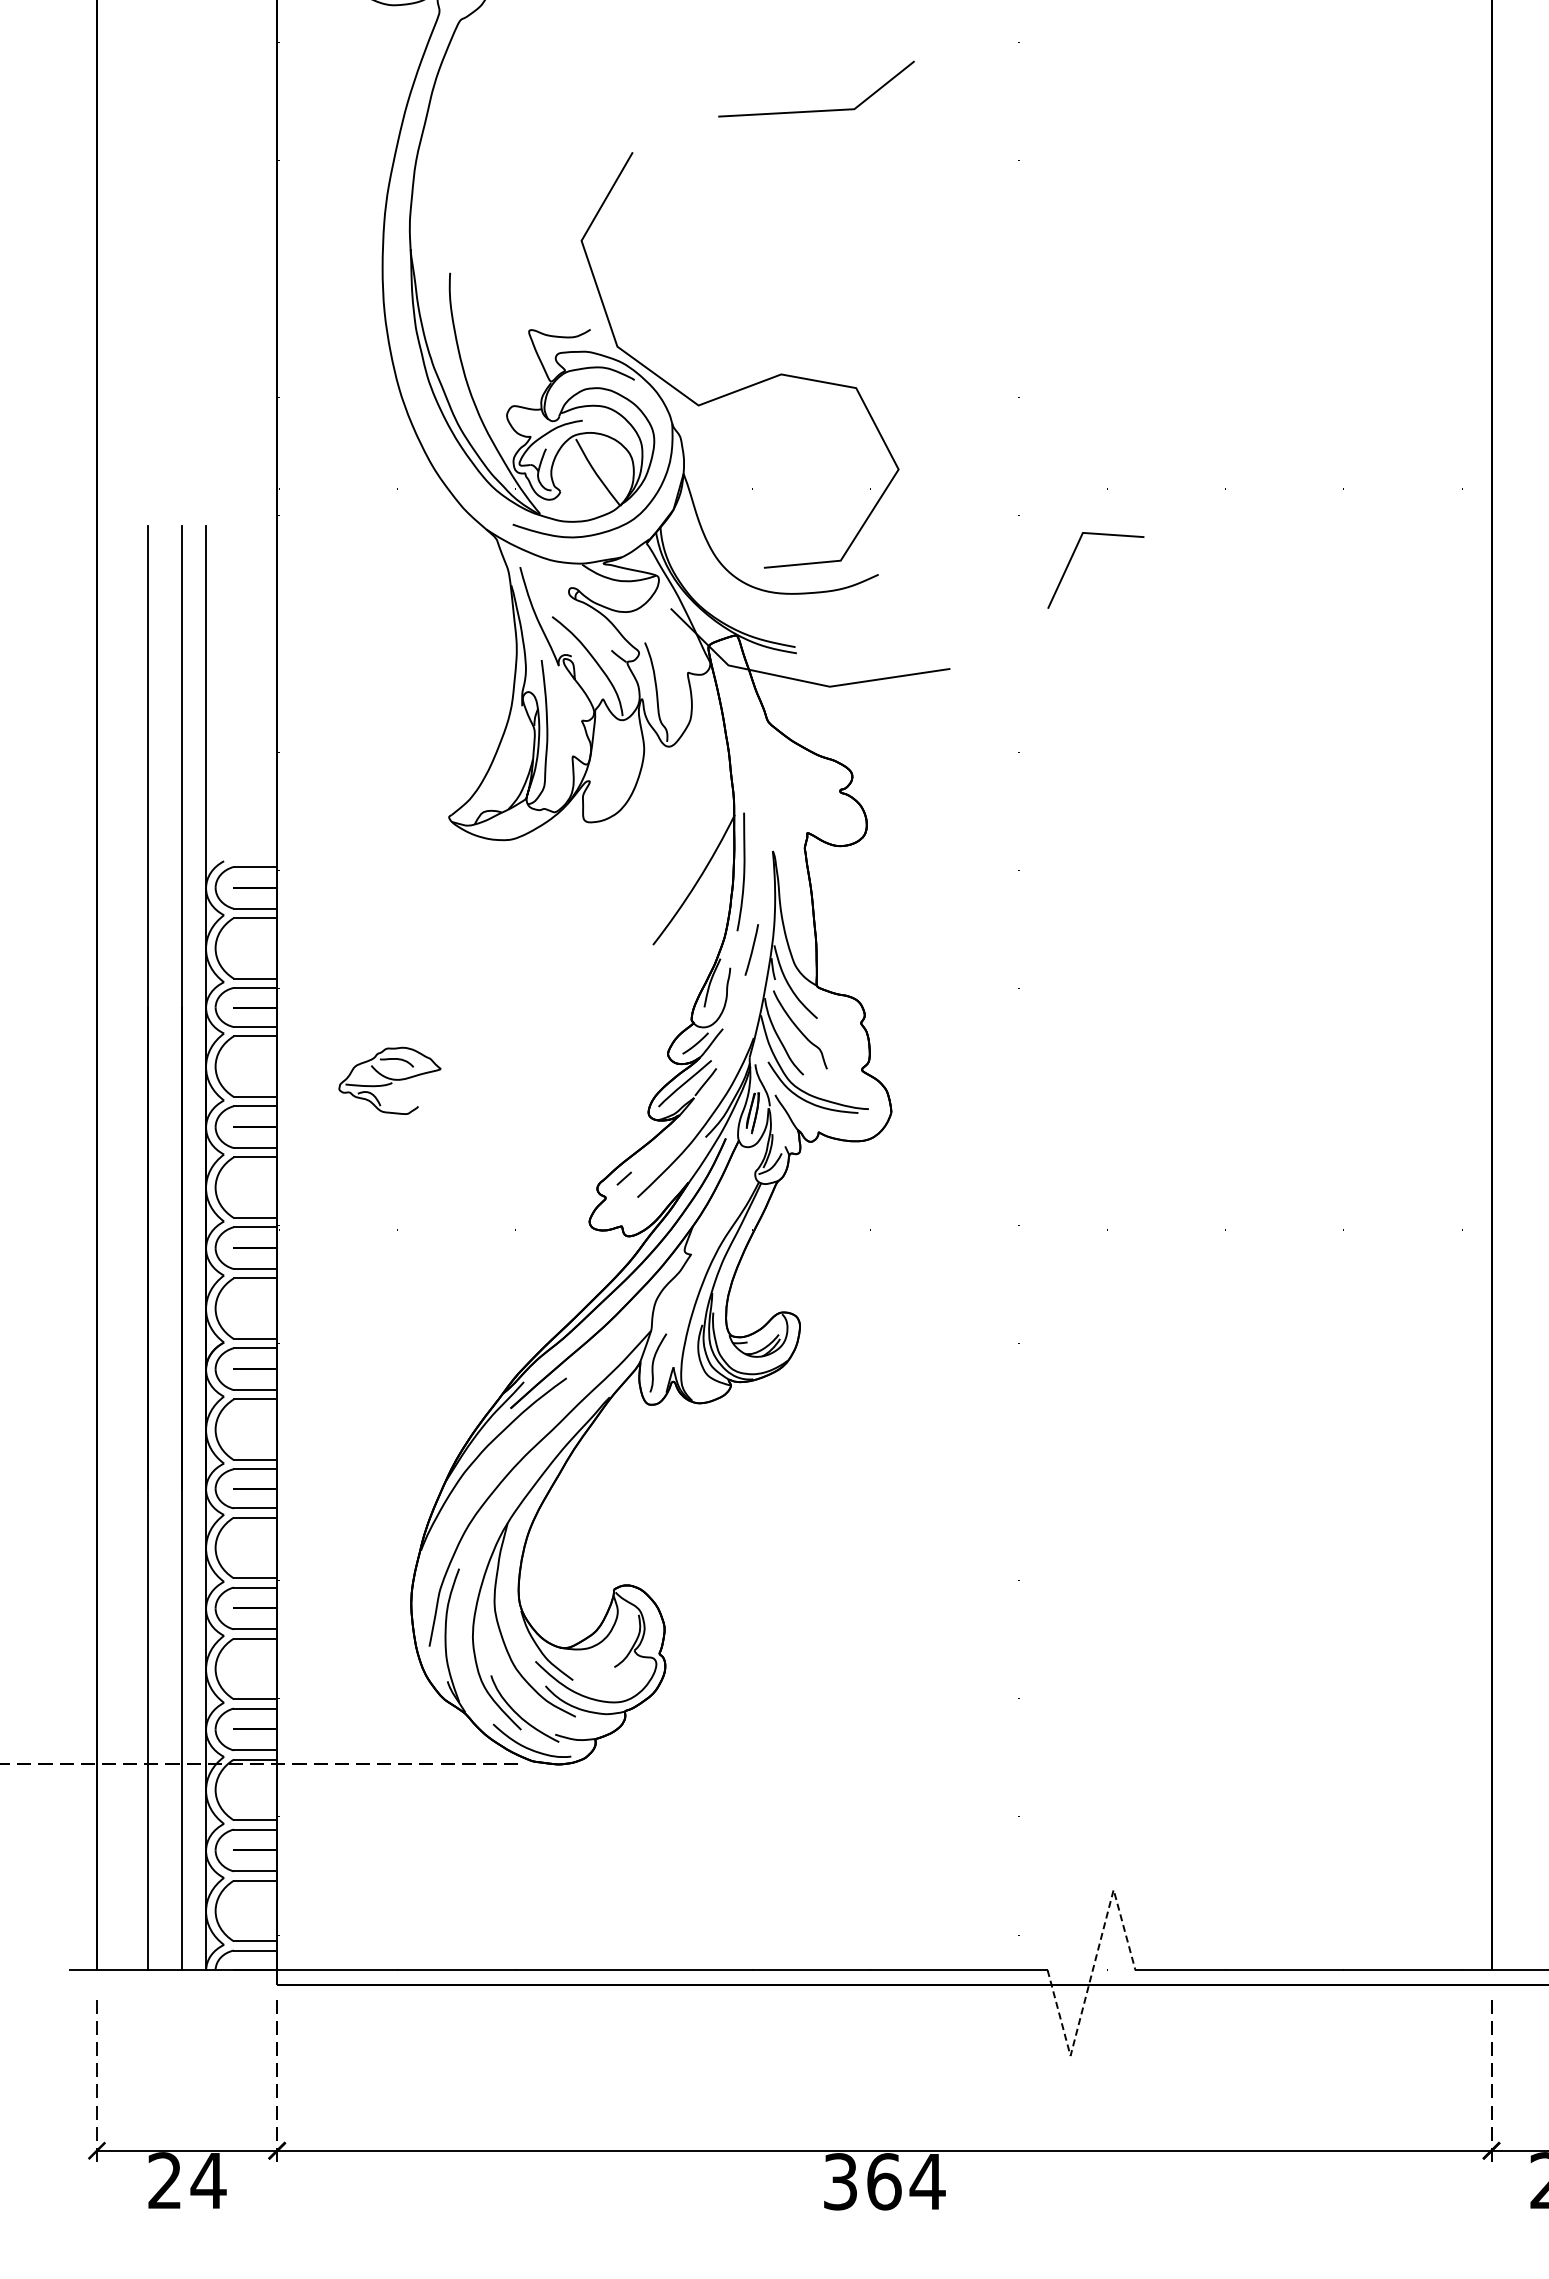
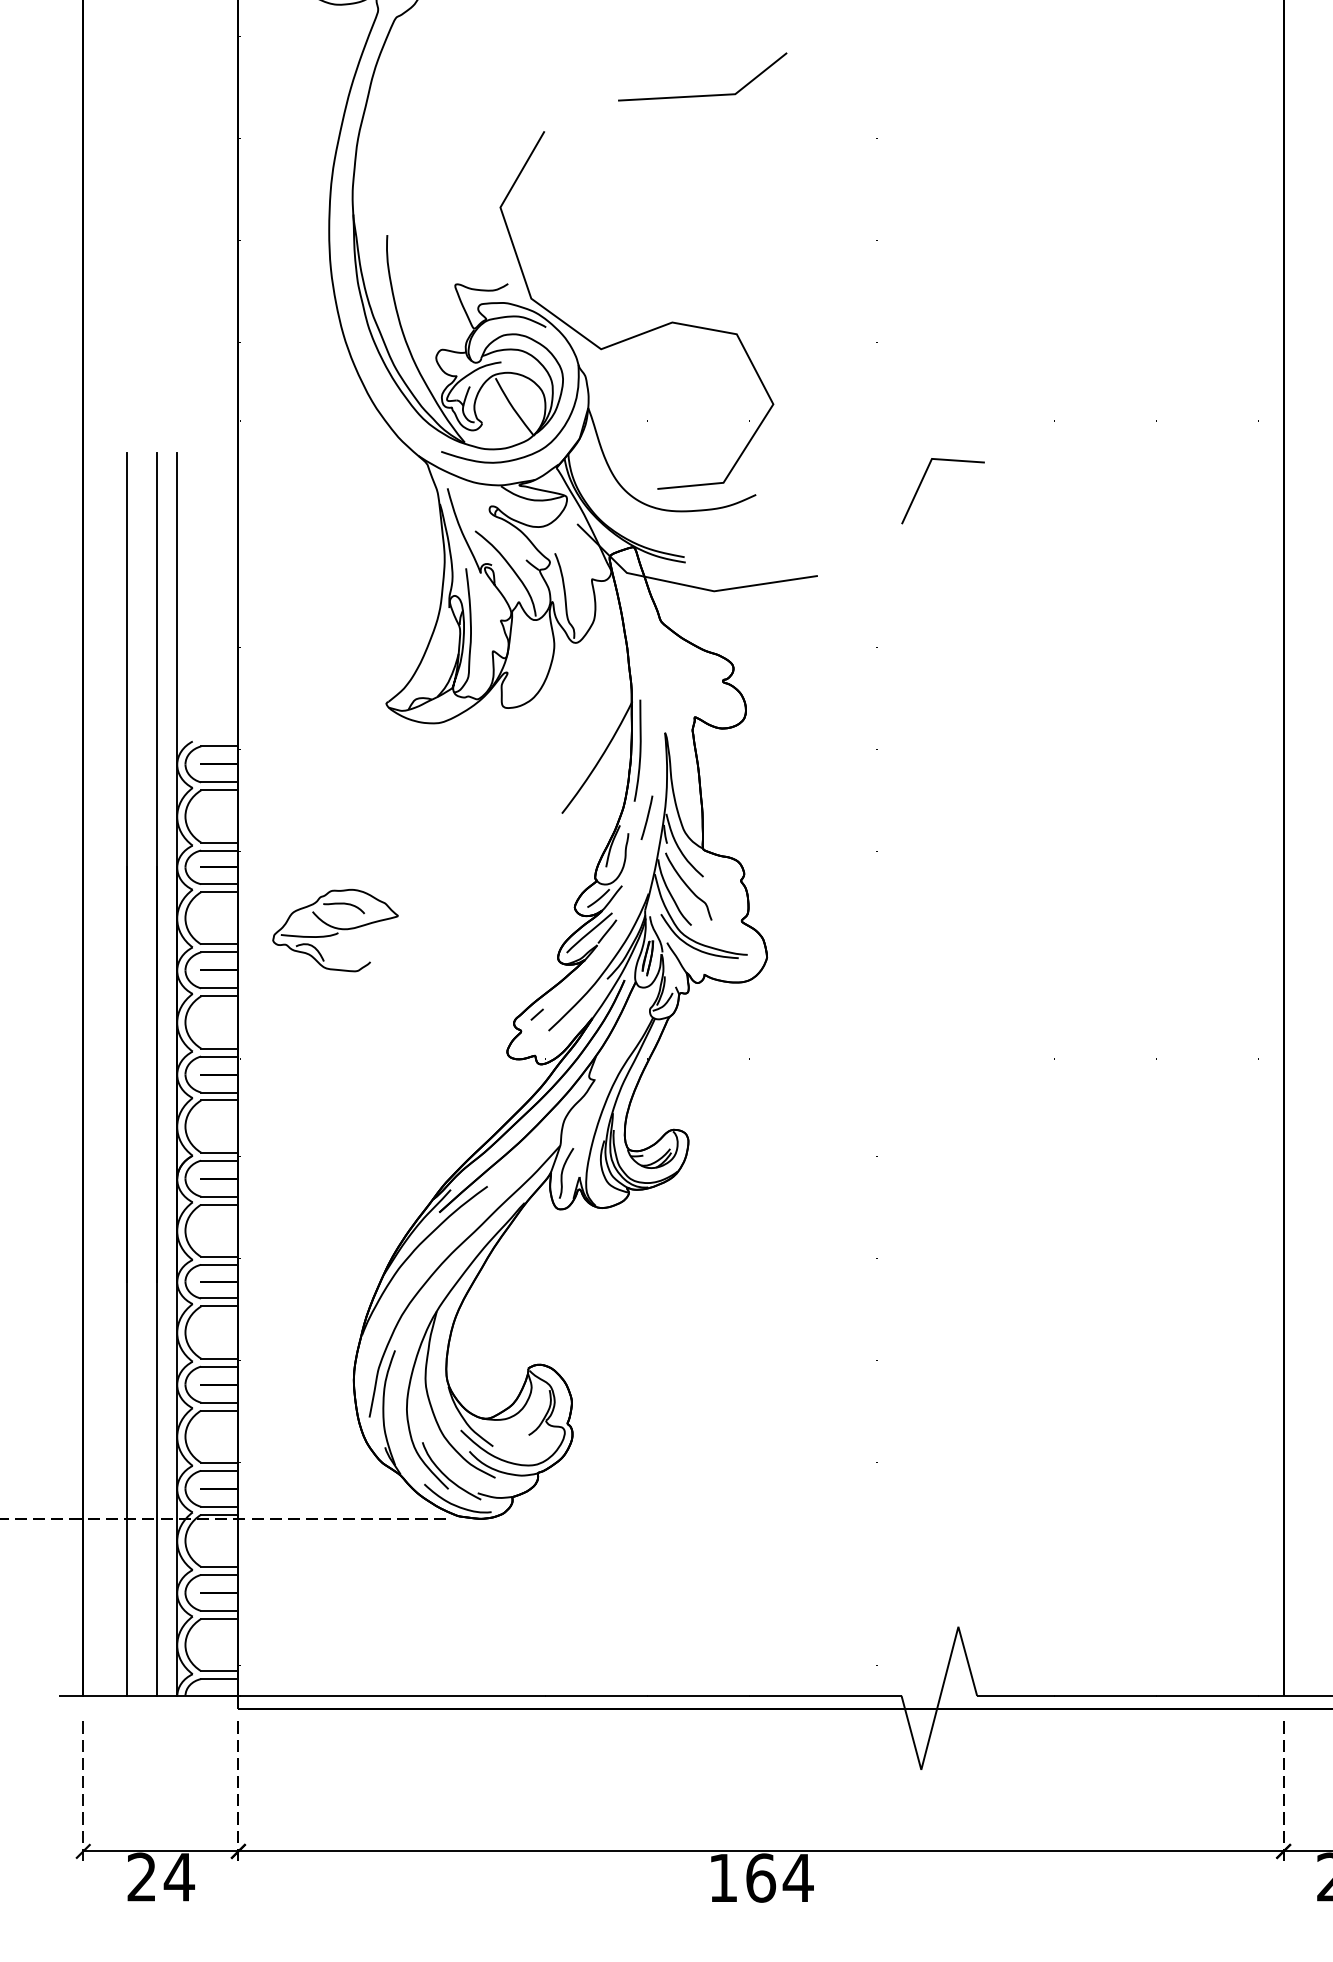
part: (389, 1080) -> (335, 930), size x1.43
line: (1091, 1974) -> (939, 1699), dashed -> solid
text: (840, 2181) -> (723, 1877), 364 -> 164

